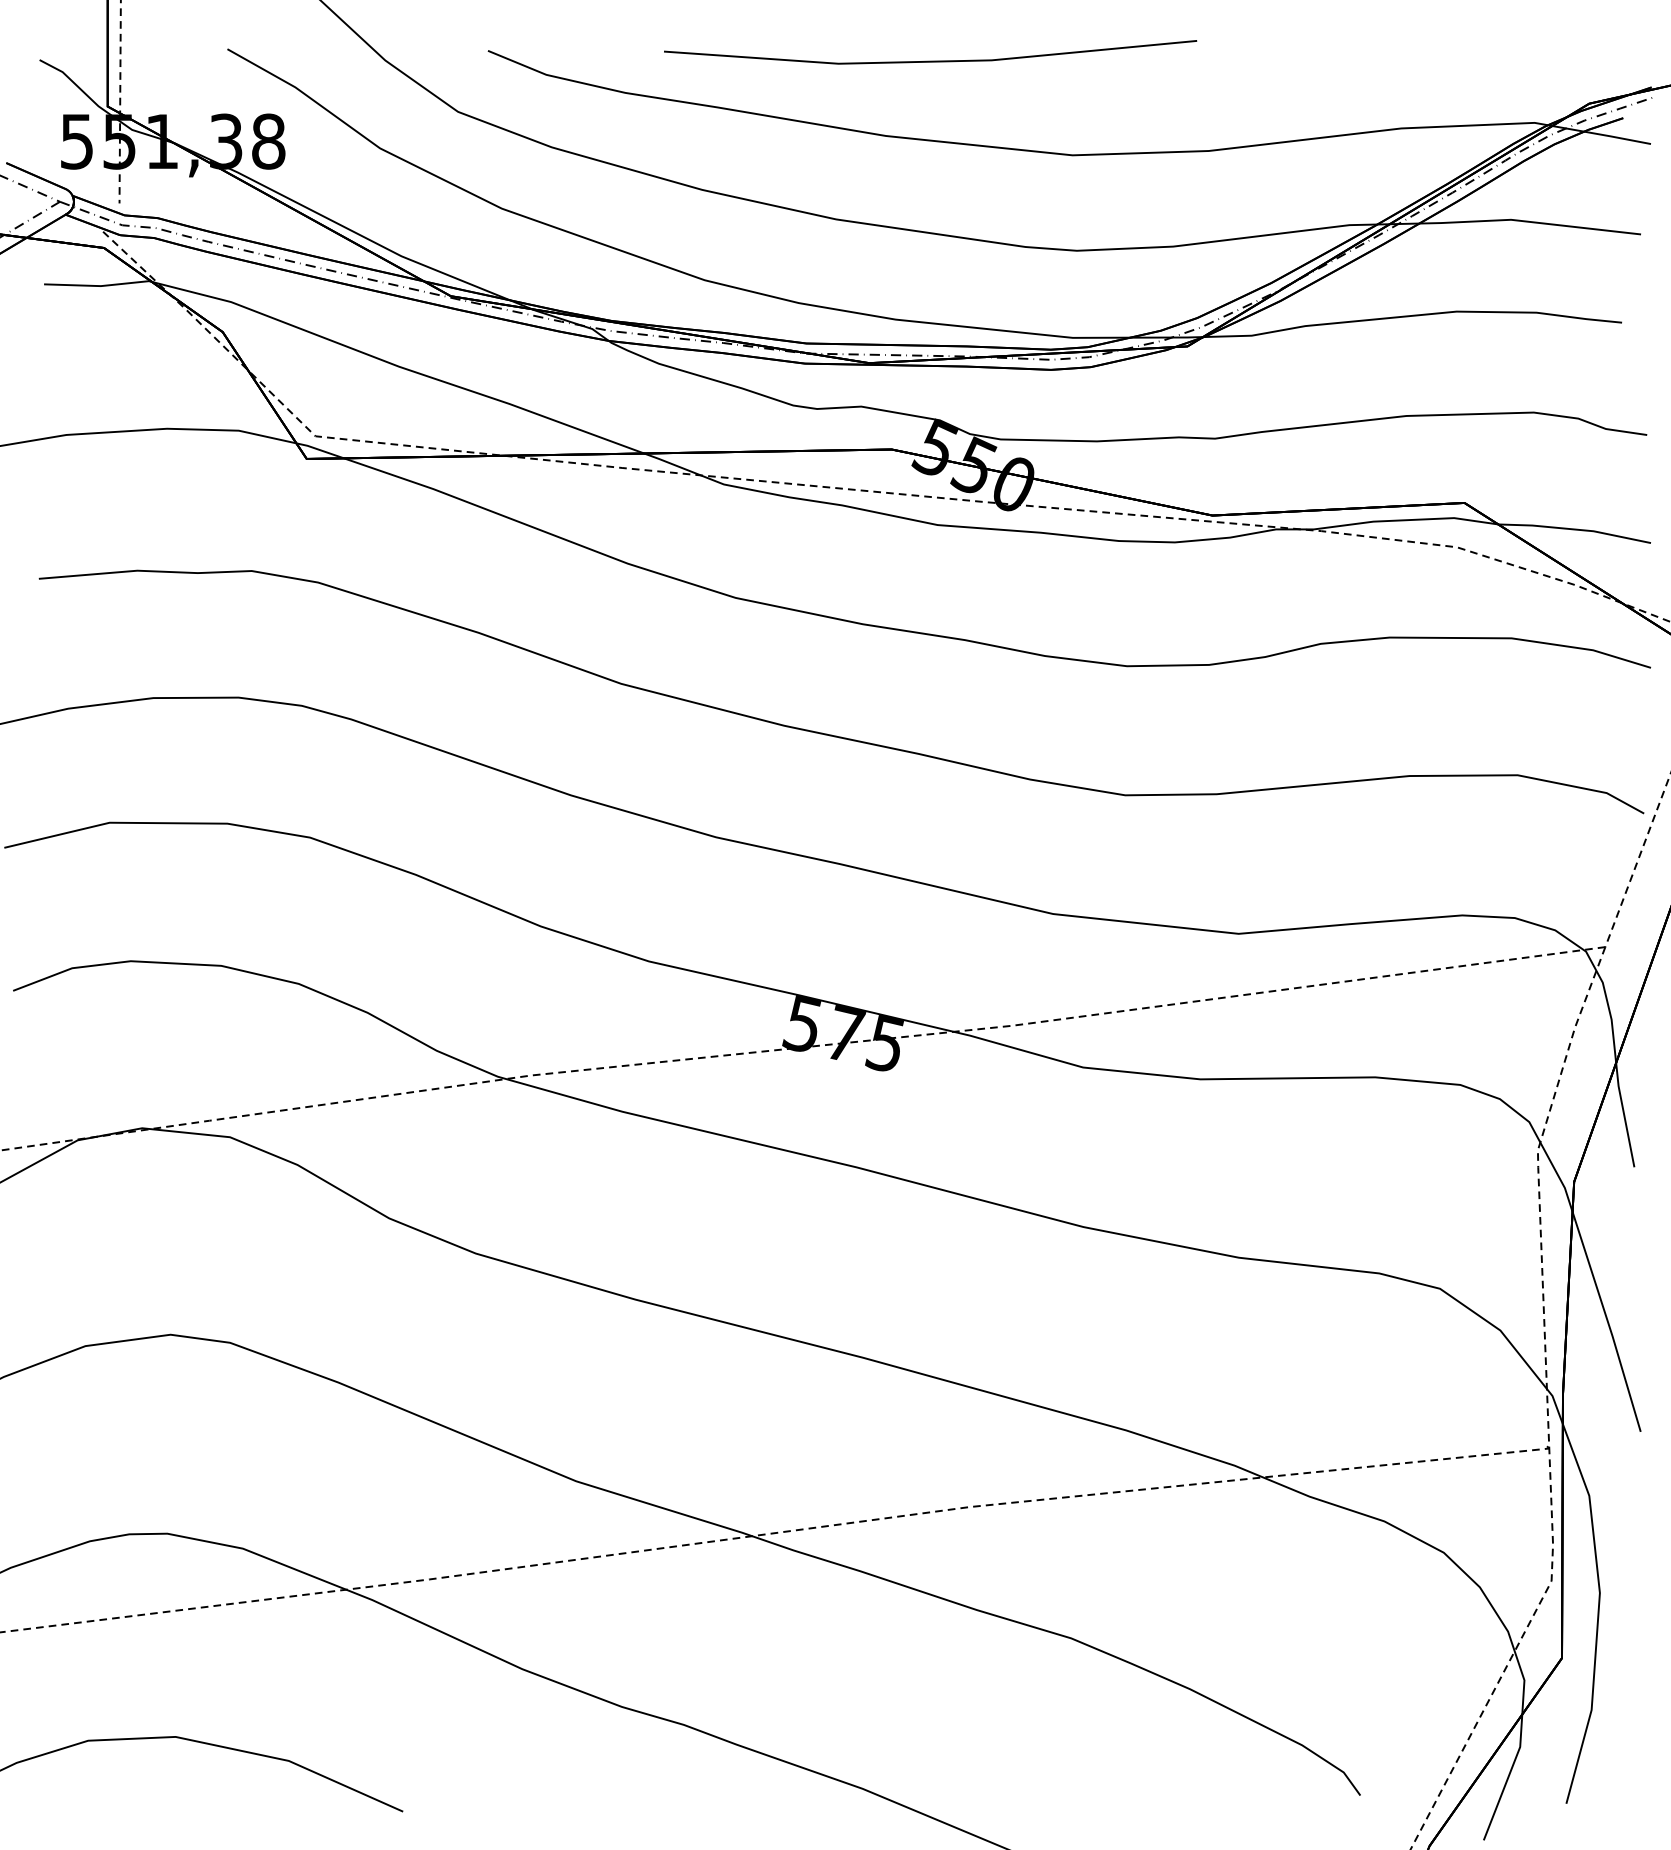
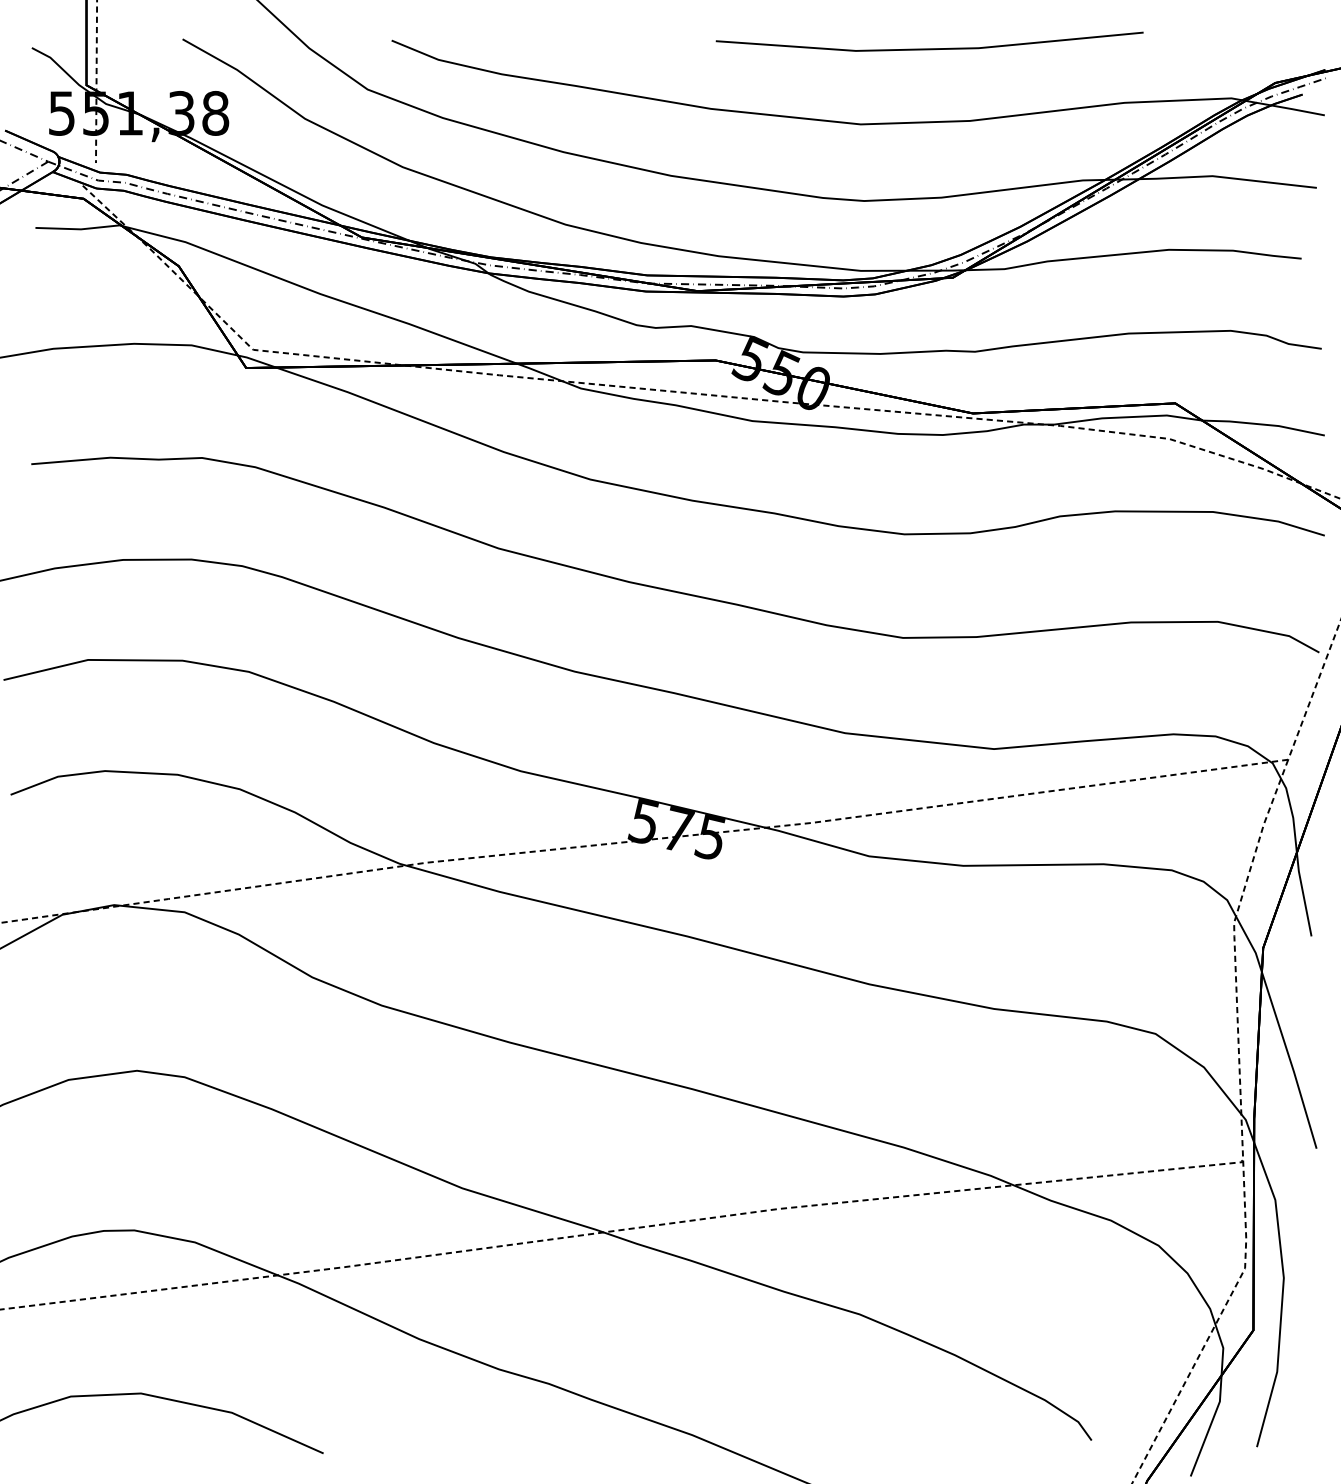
line: (930, 60) -> (929, 48), moved

